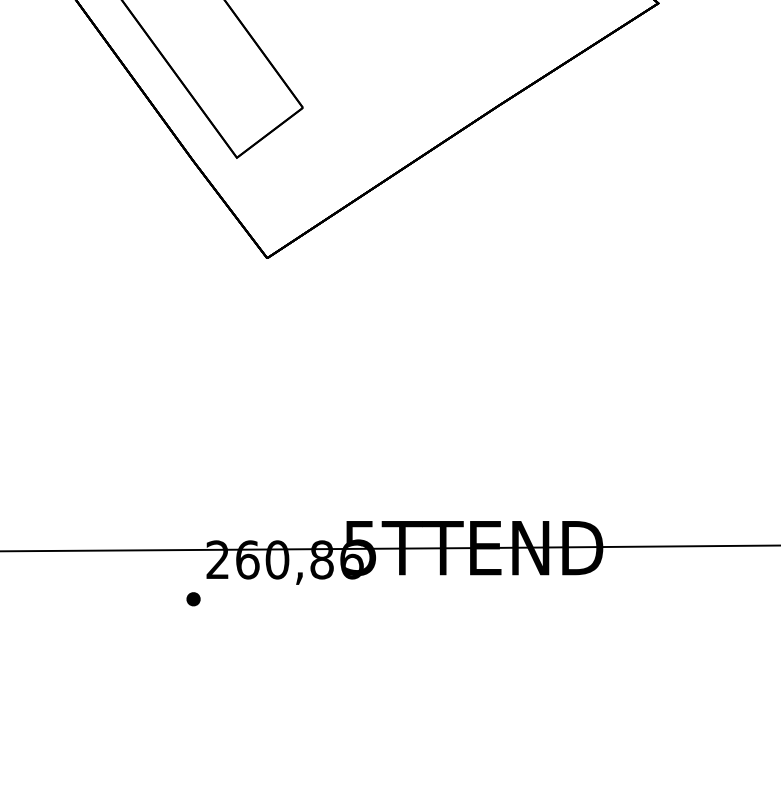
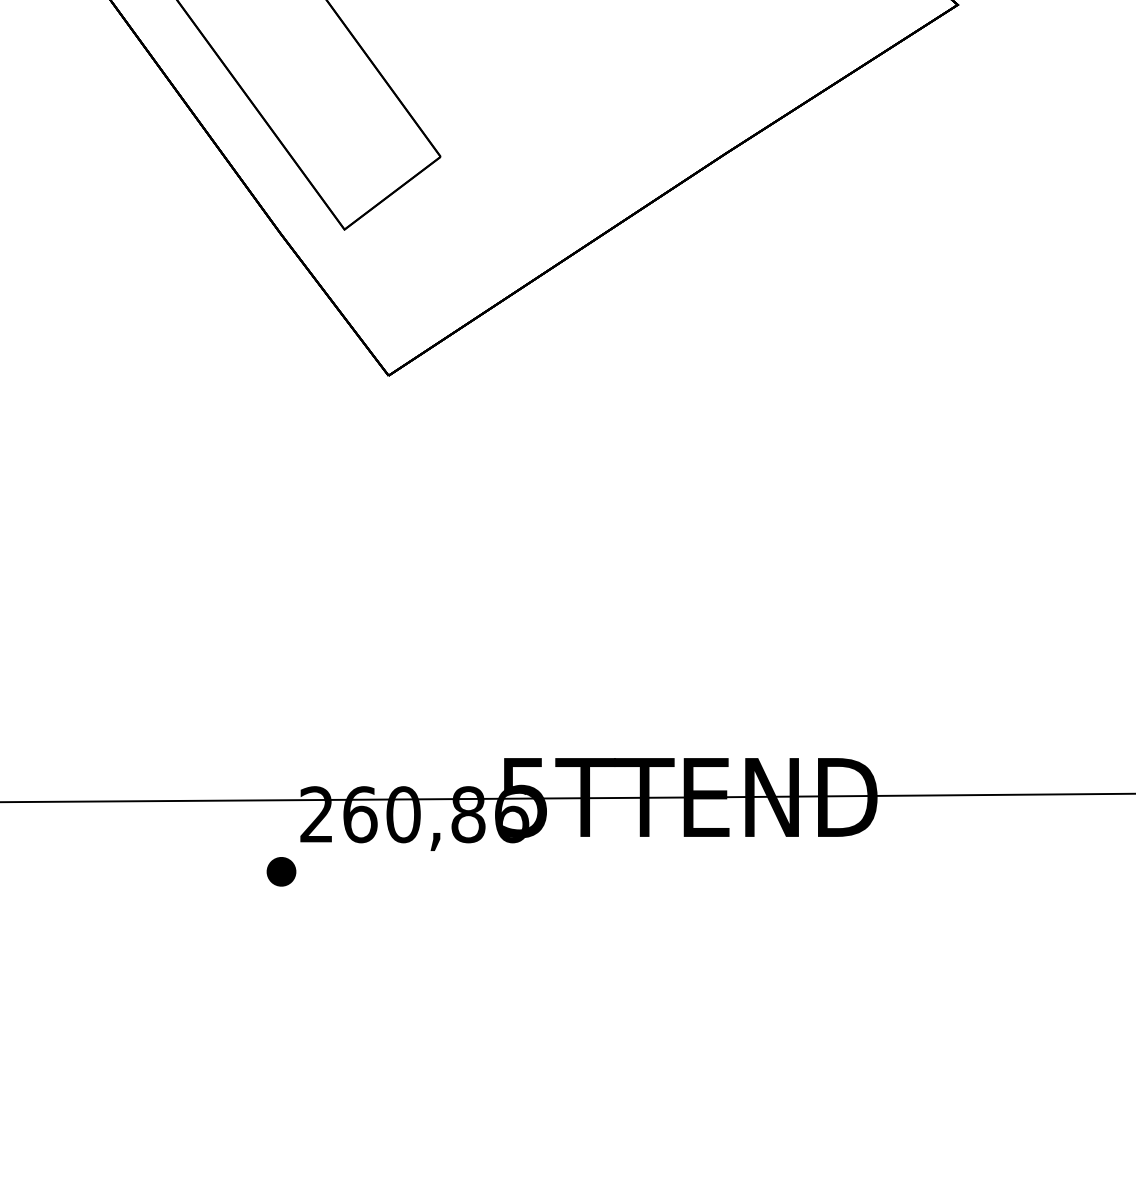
part: (193, 599) -> (281, 872), size x1.43

